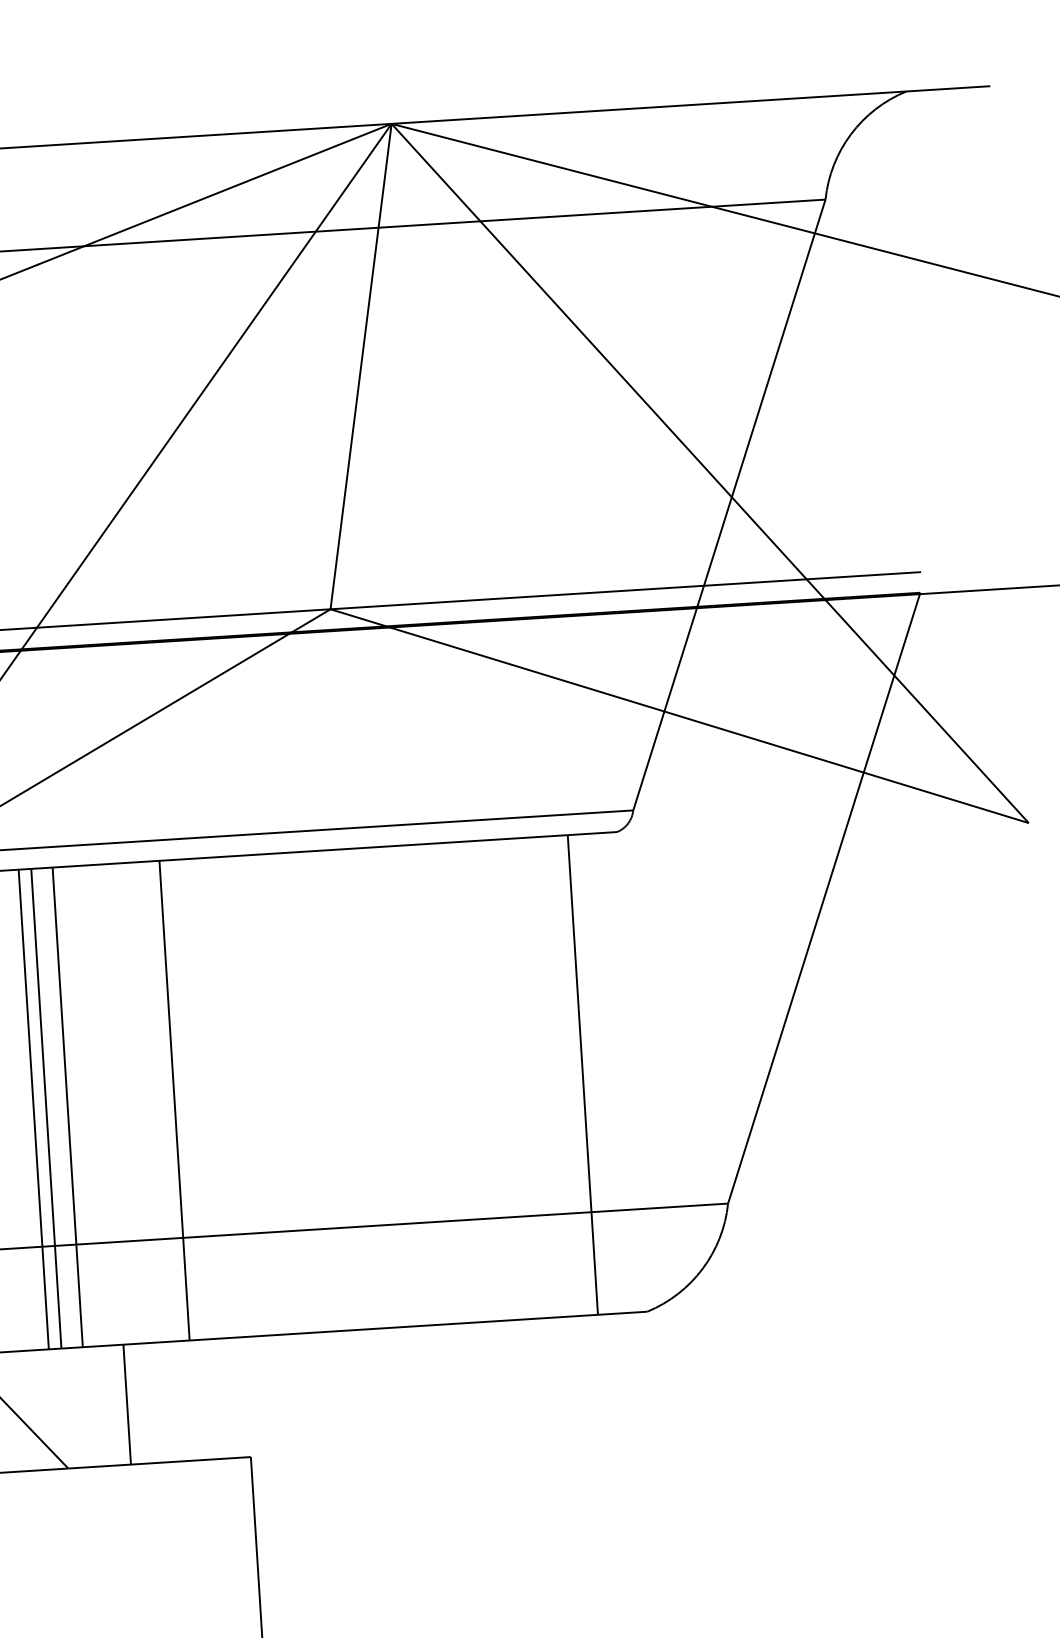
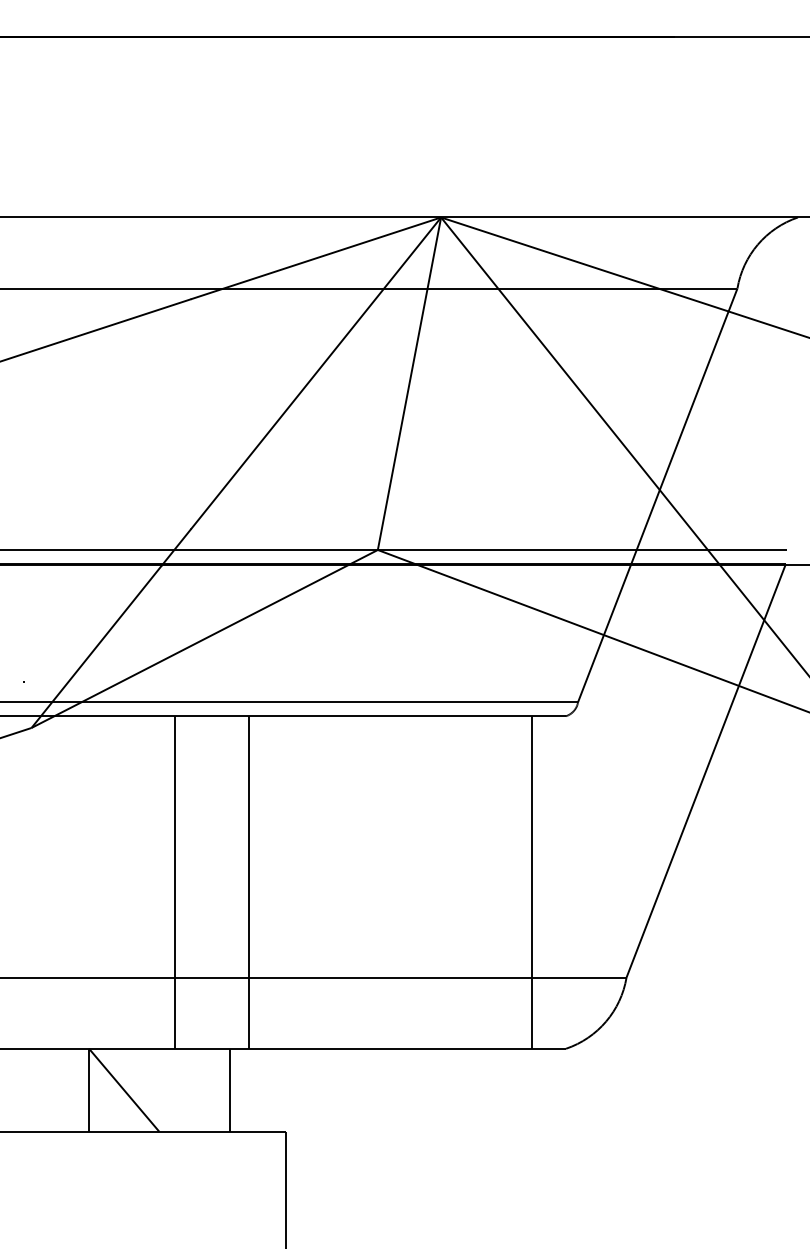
line: (45, 1108) -> (159, 882), removed
line: (34, 1109) -> (151, 882), removed
line: (126, 1403) -> (229, 1089), moved

